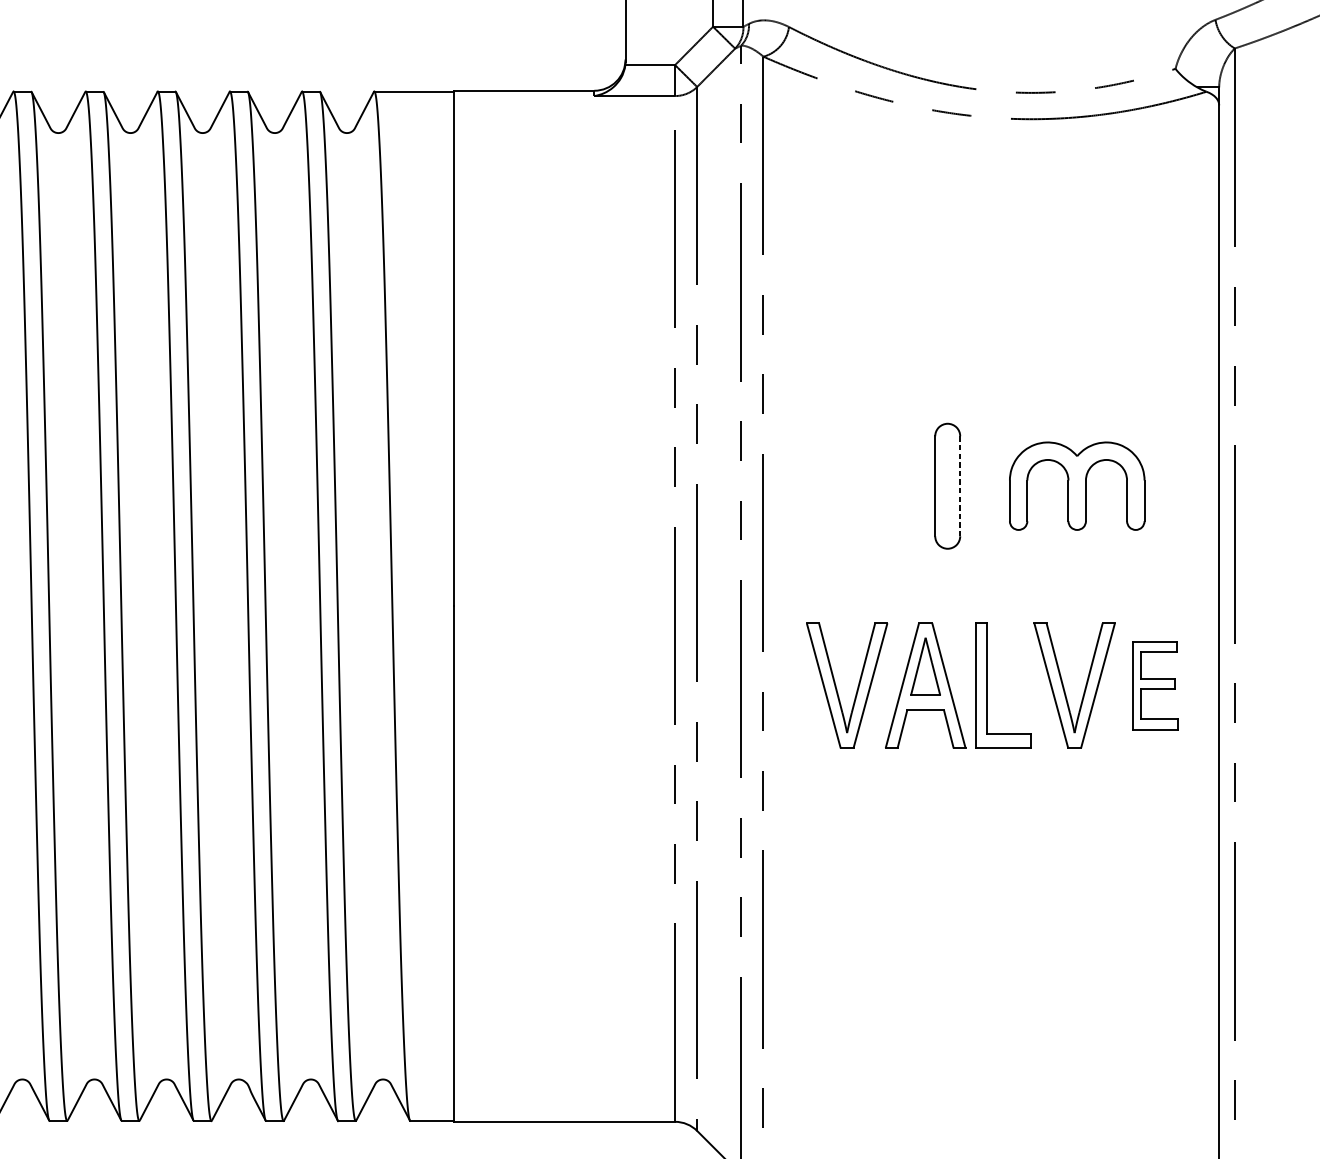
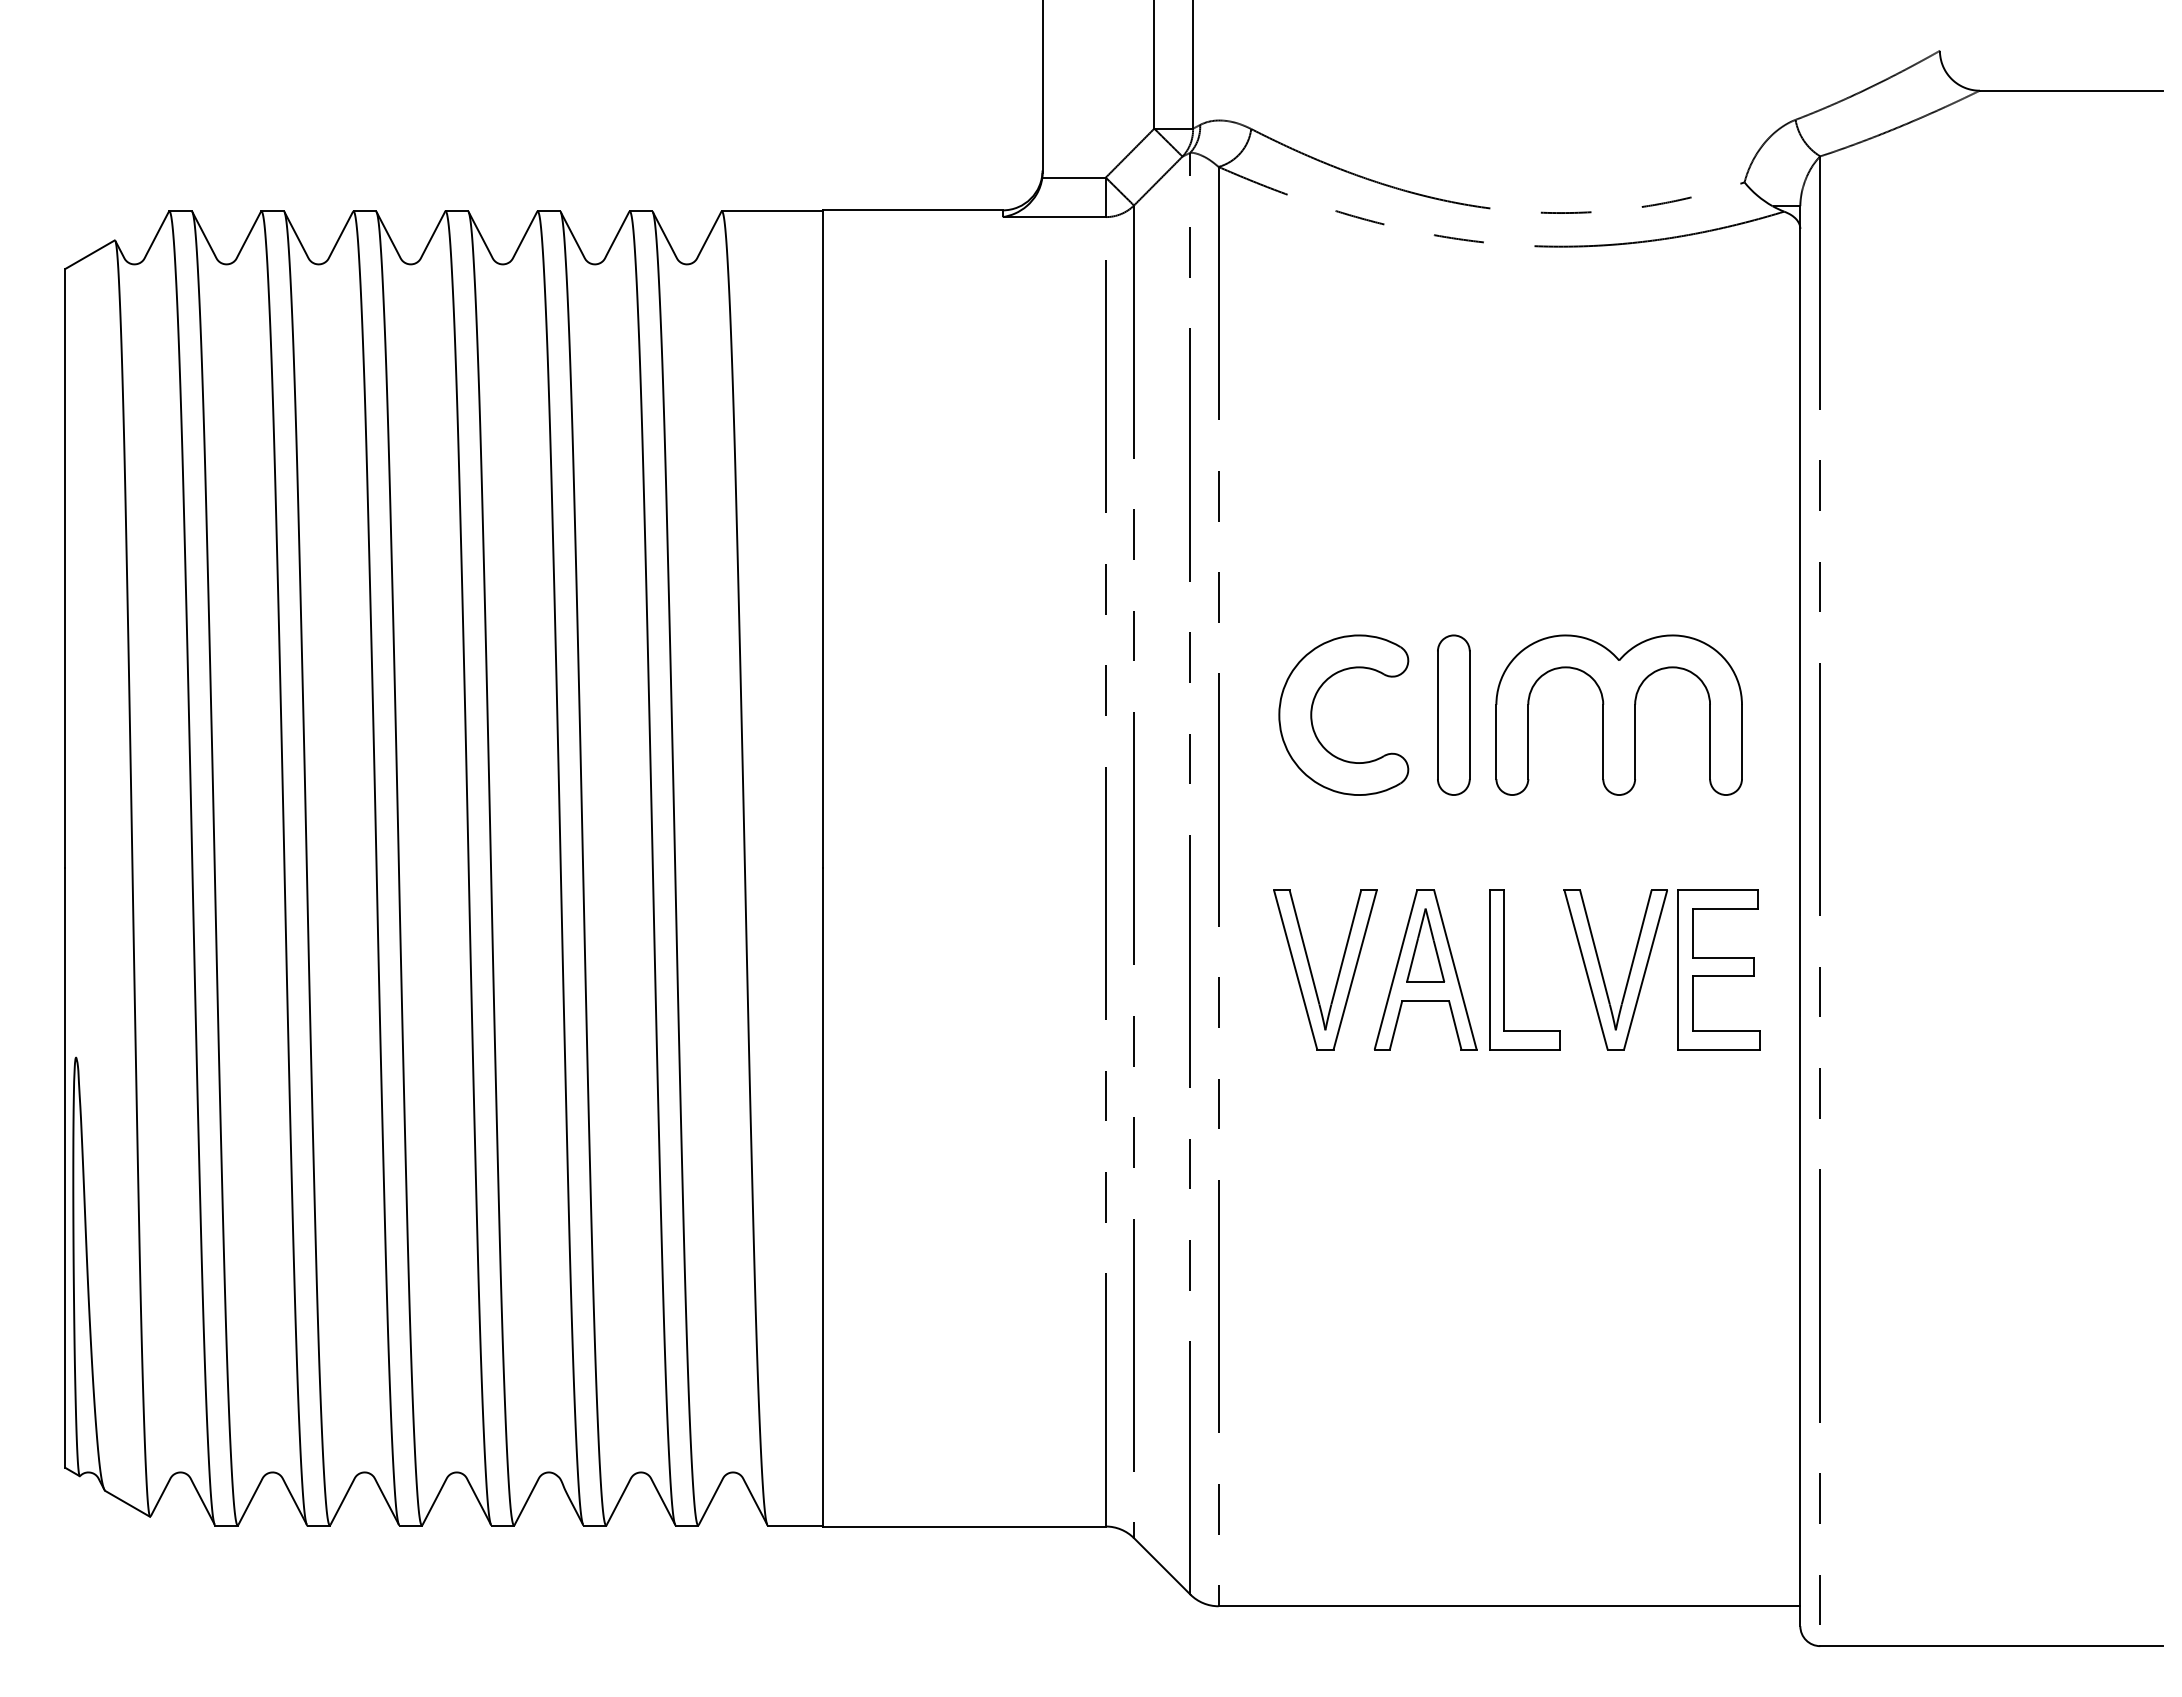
part: (837, 485) -> (1312, 714), added
part: (1076, 485) -> (1618, 714), size x1.43
line: (959, 486) -> (1469, 715), dashed -> solid
part: (1155, 685) -> (1718, 969), size x1.43

